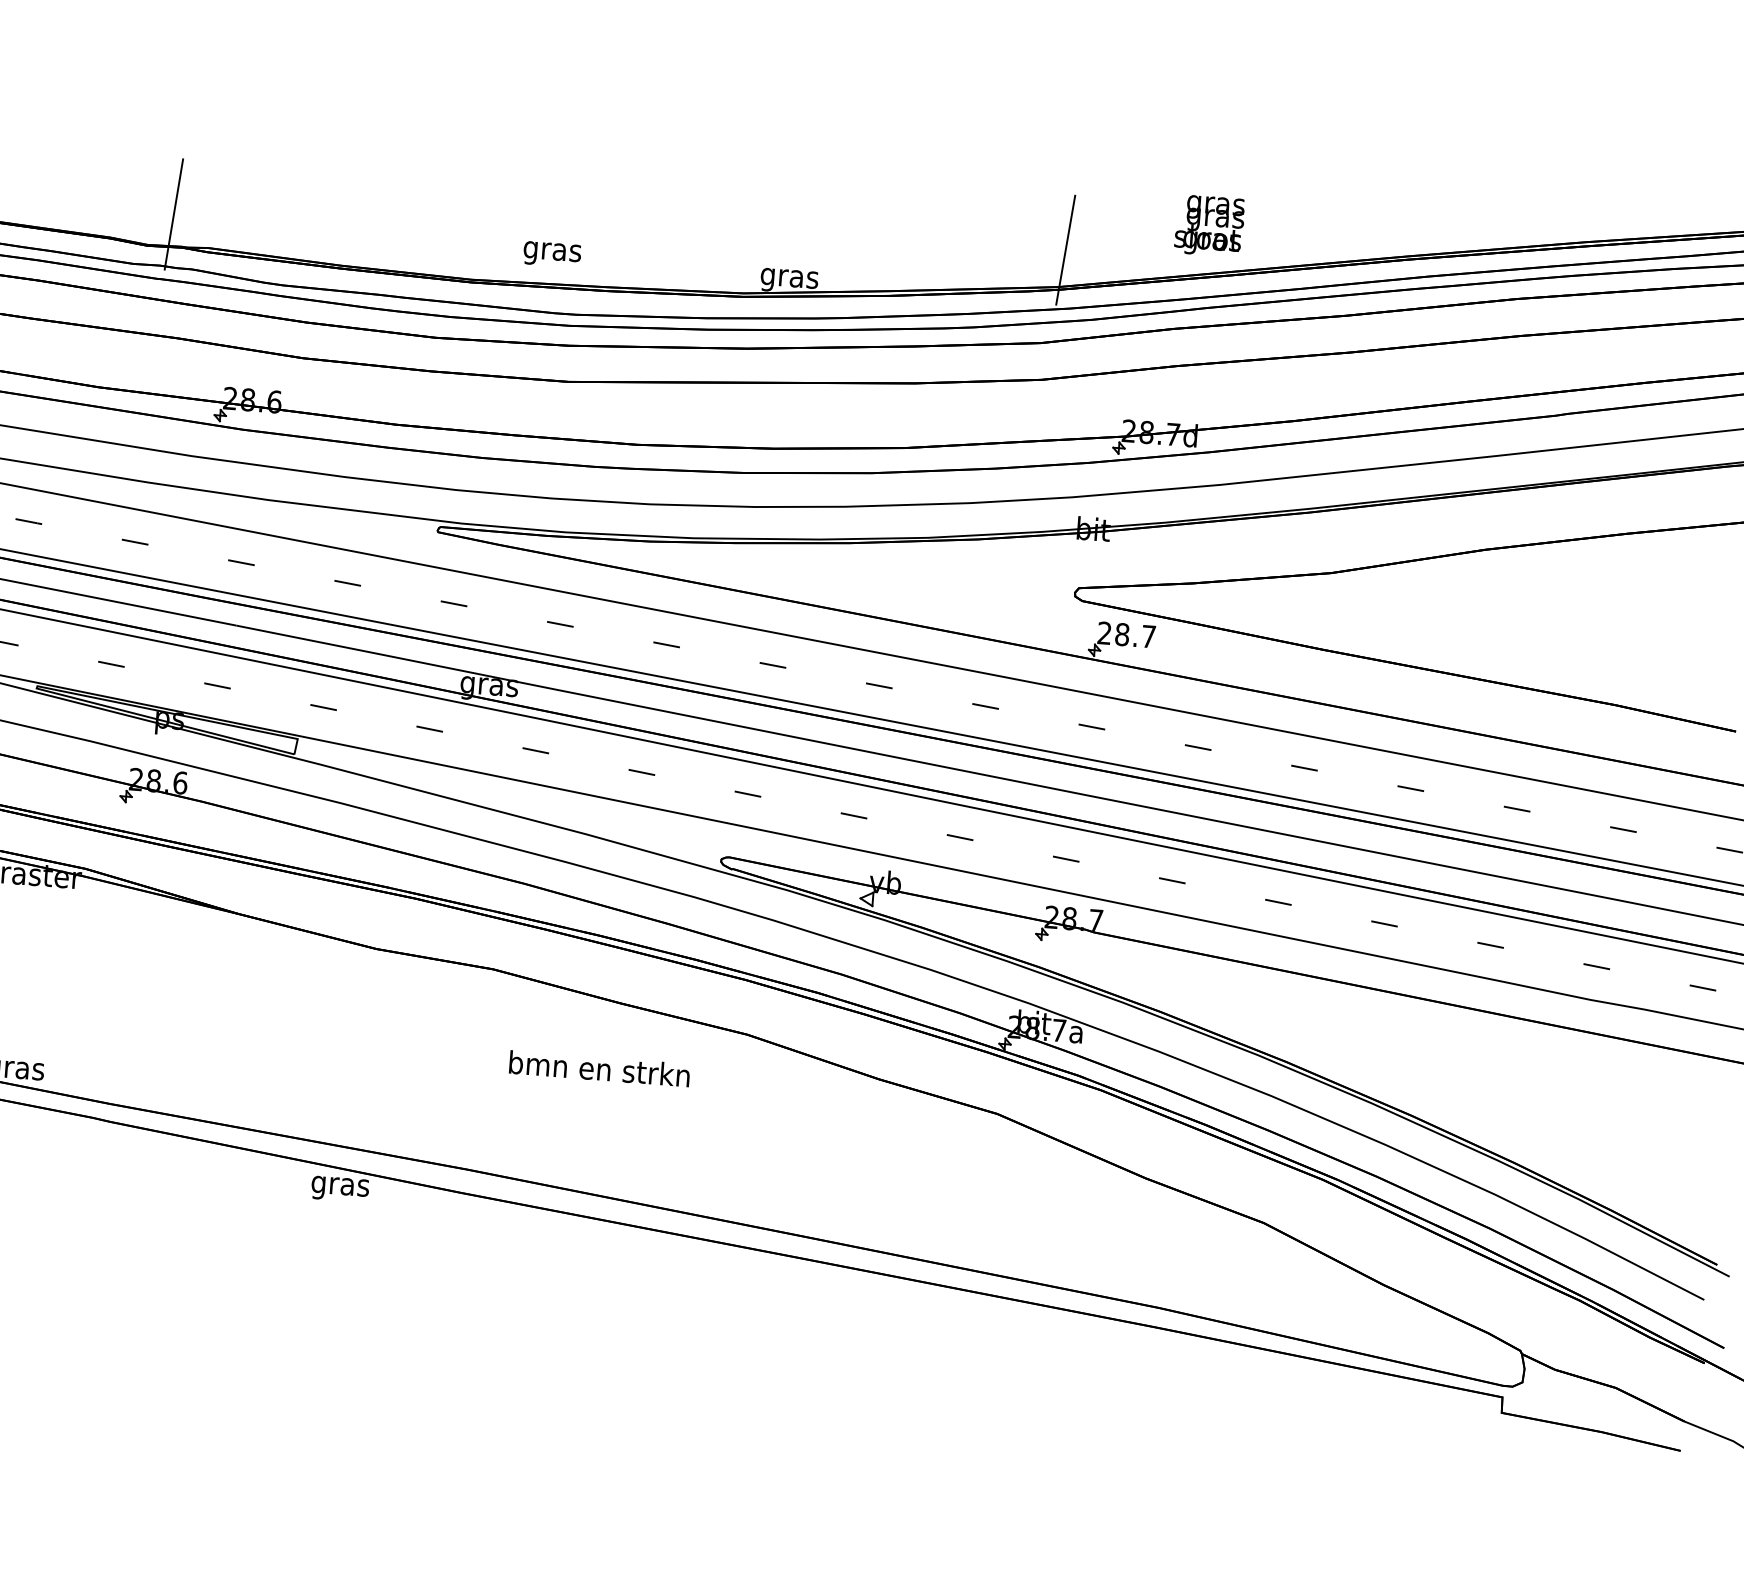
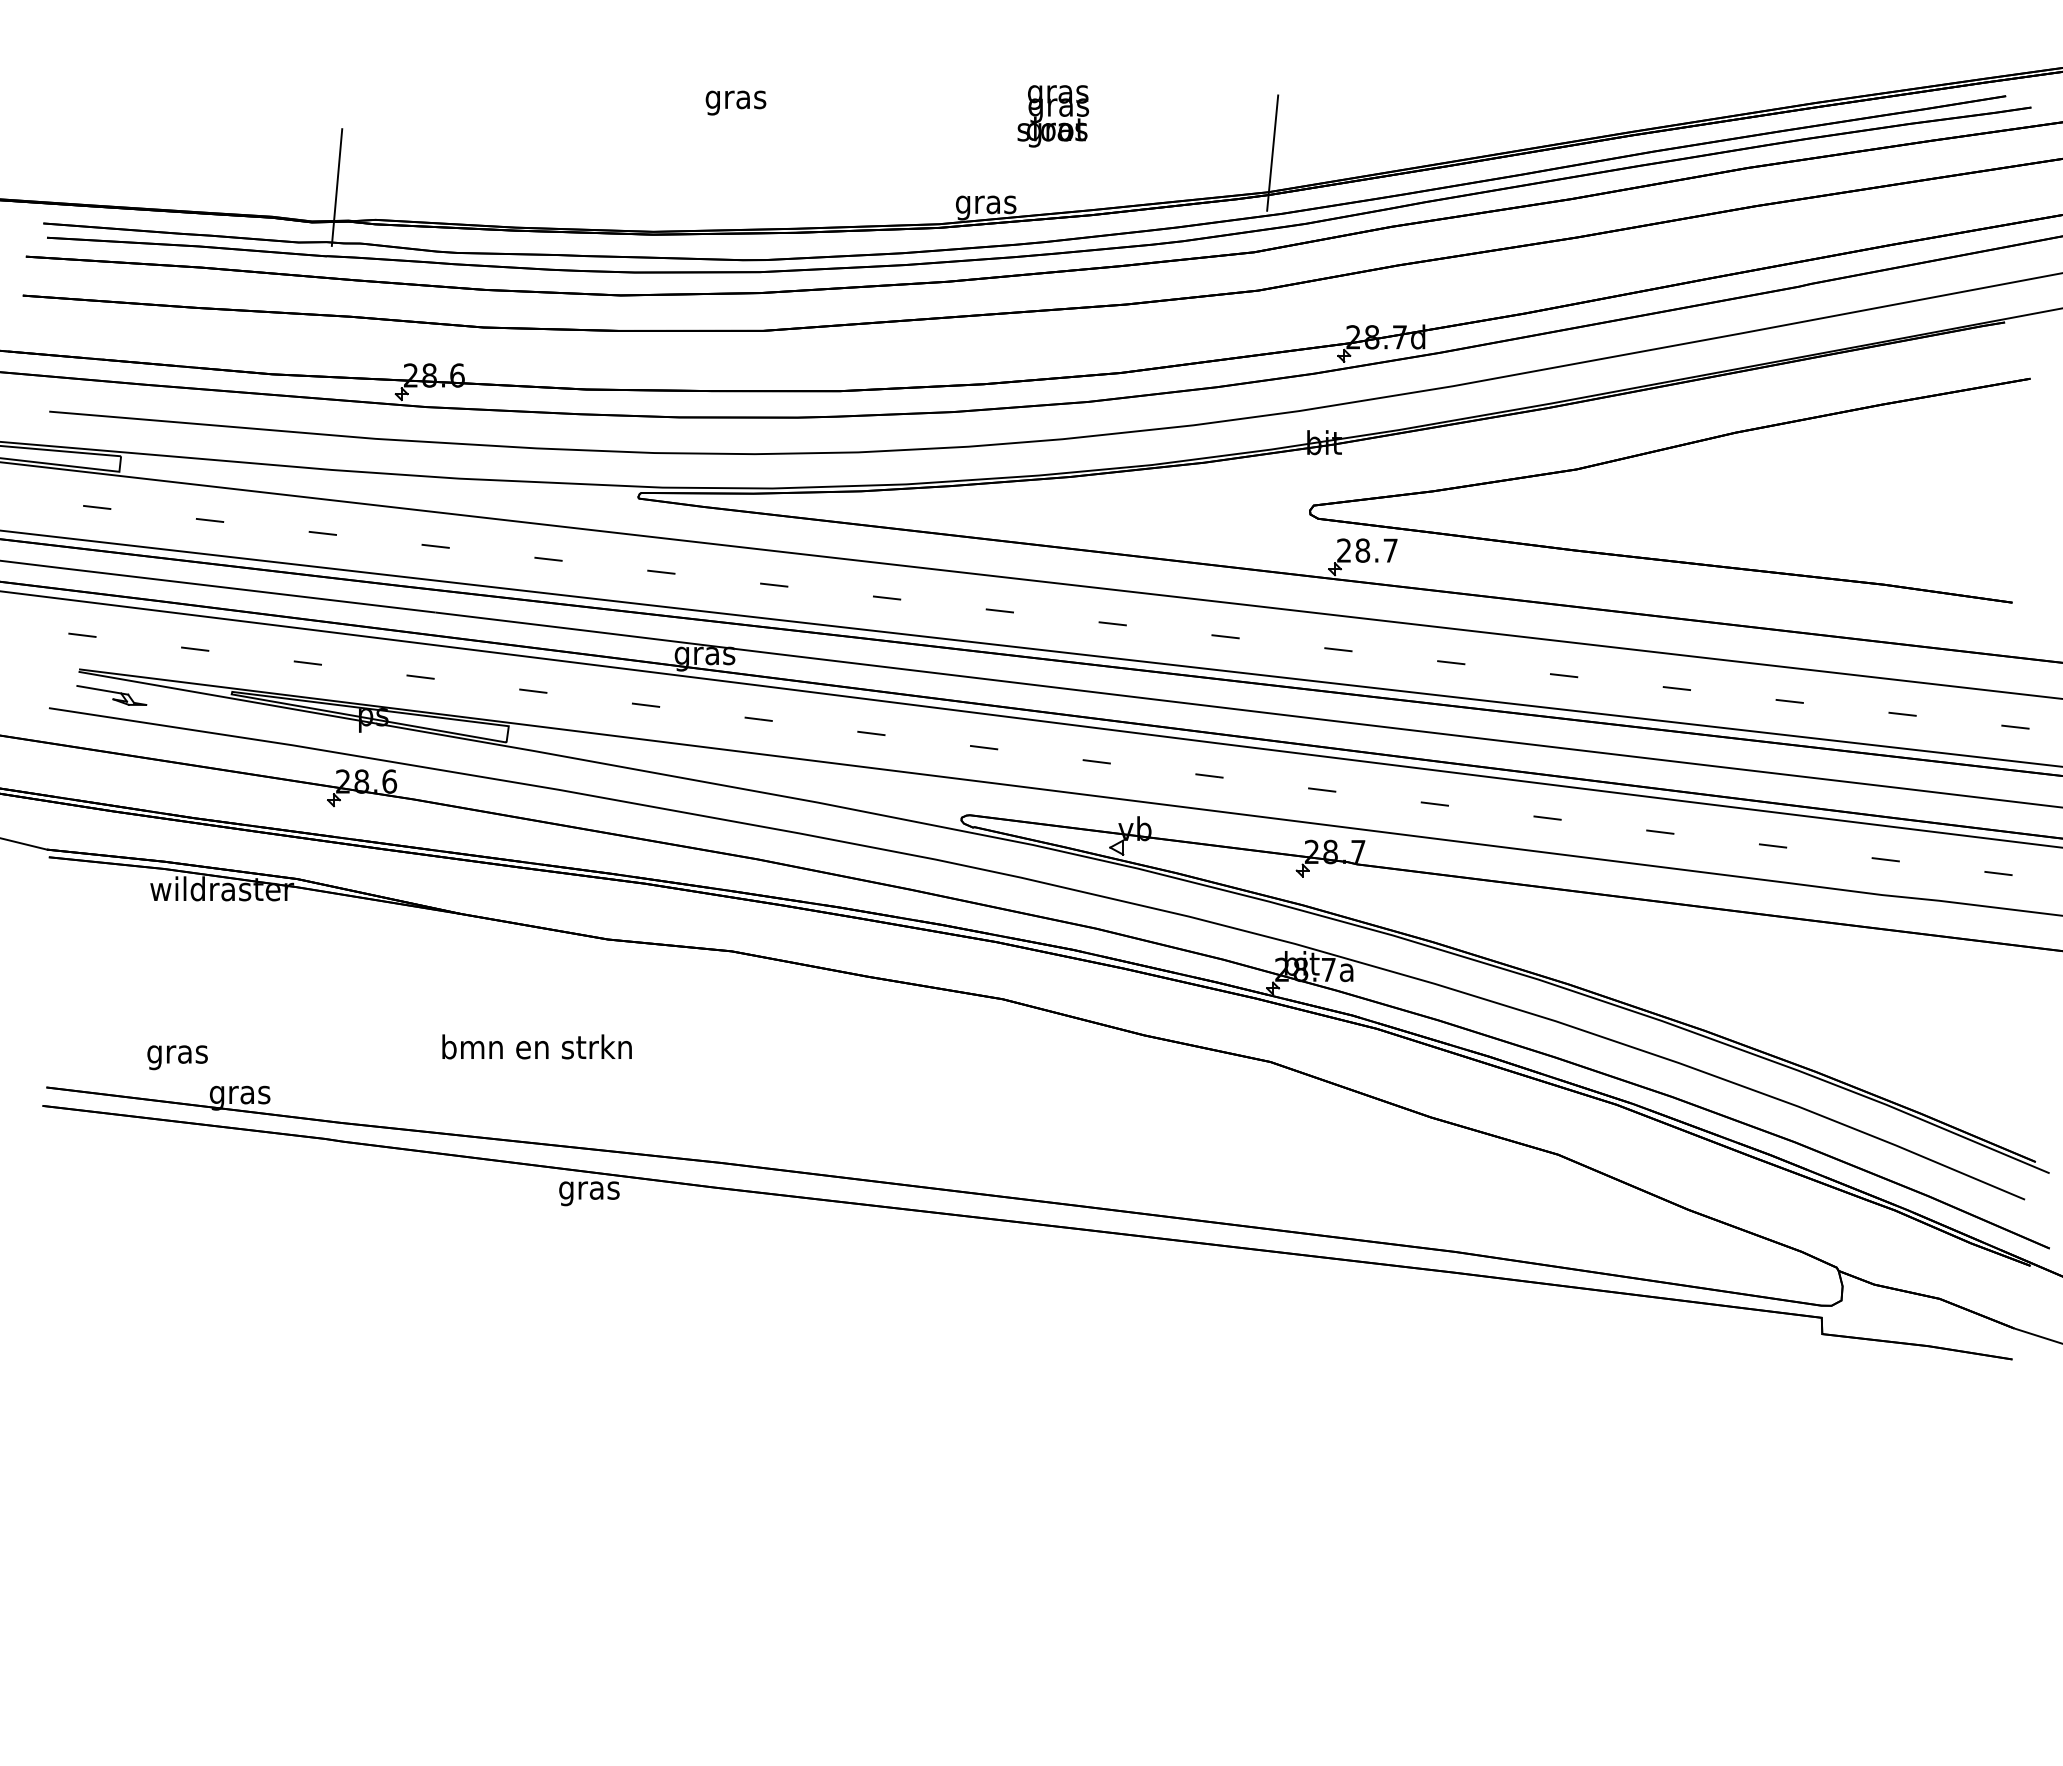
text: (1209, 226) -> (1053, 116), moved
text: (551, 254) -> (735, 102), moved
text: (599, 1068) -> (536, 1046), moved

